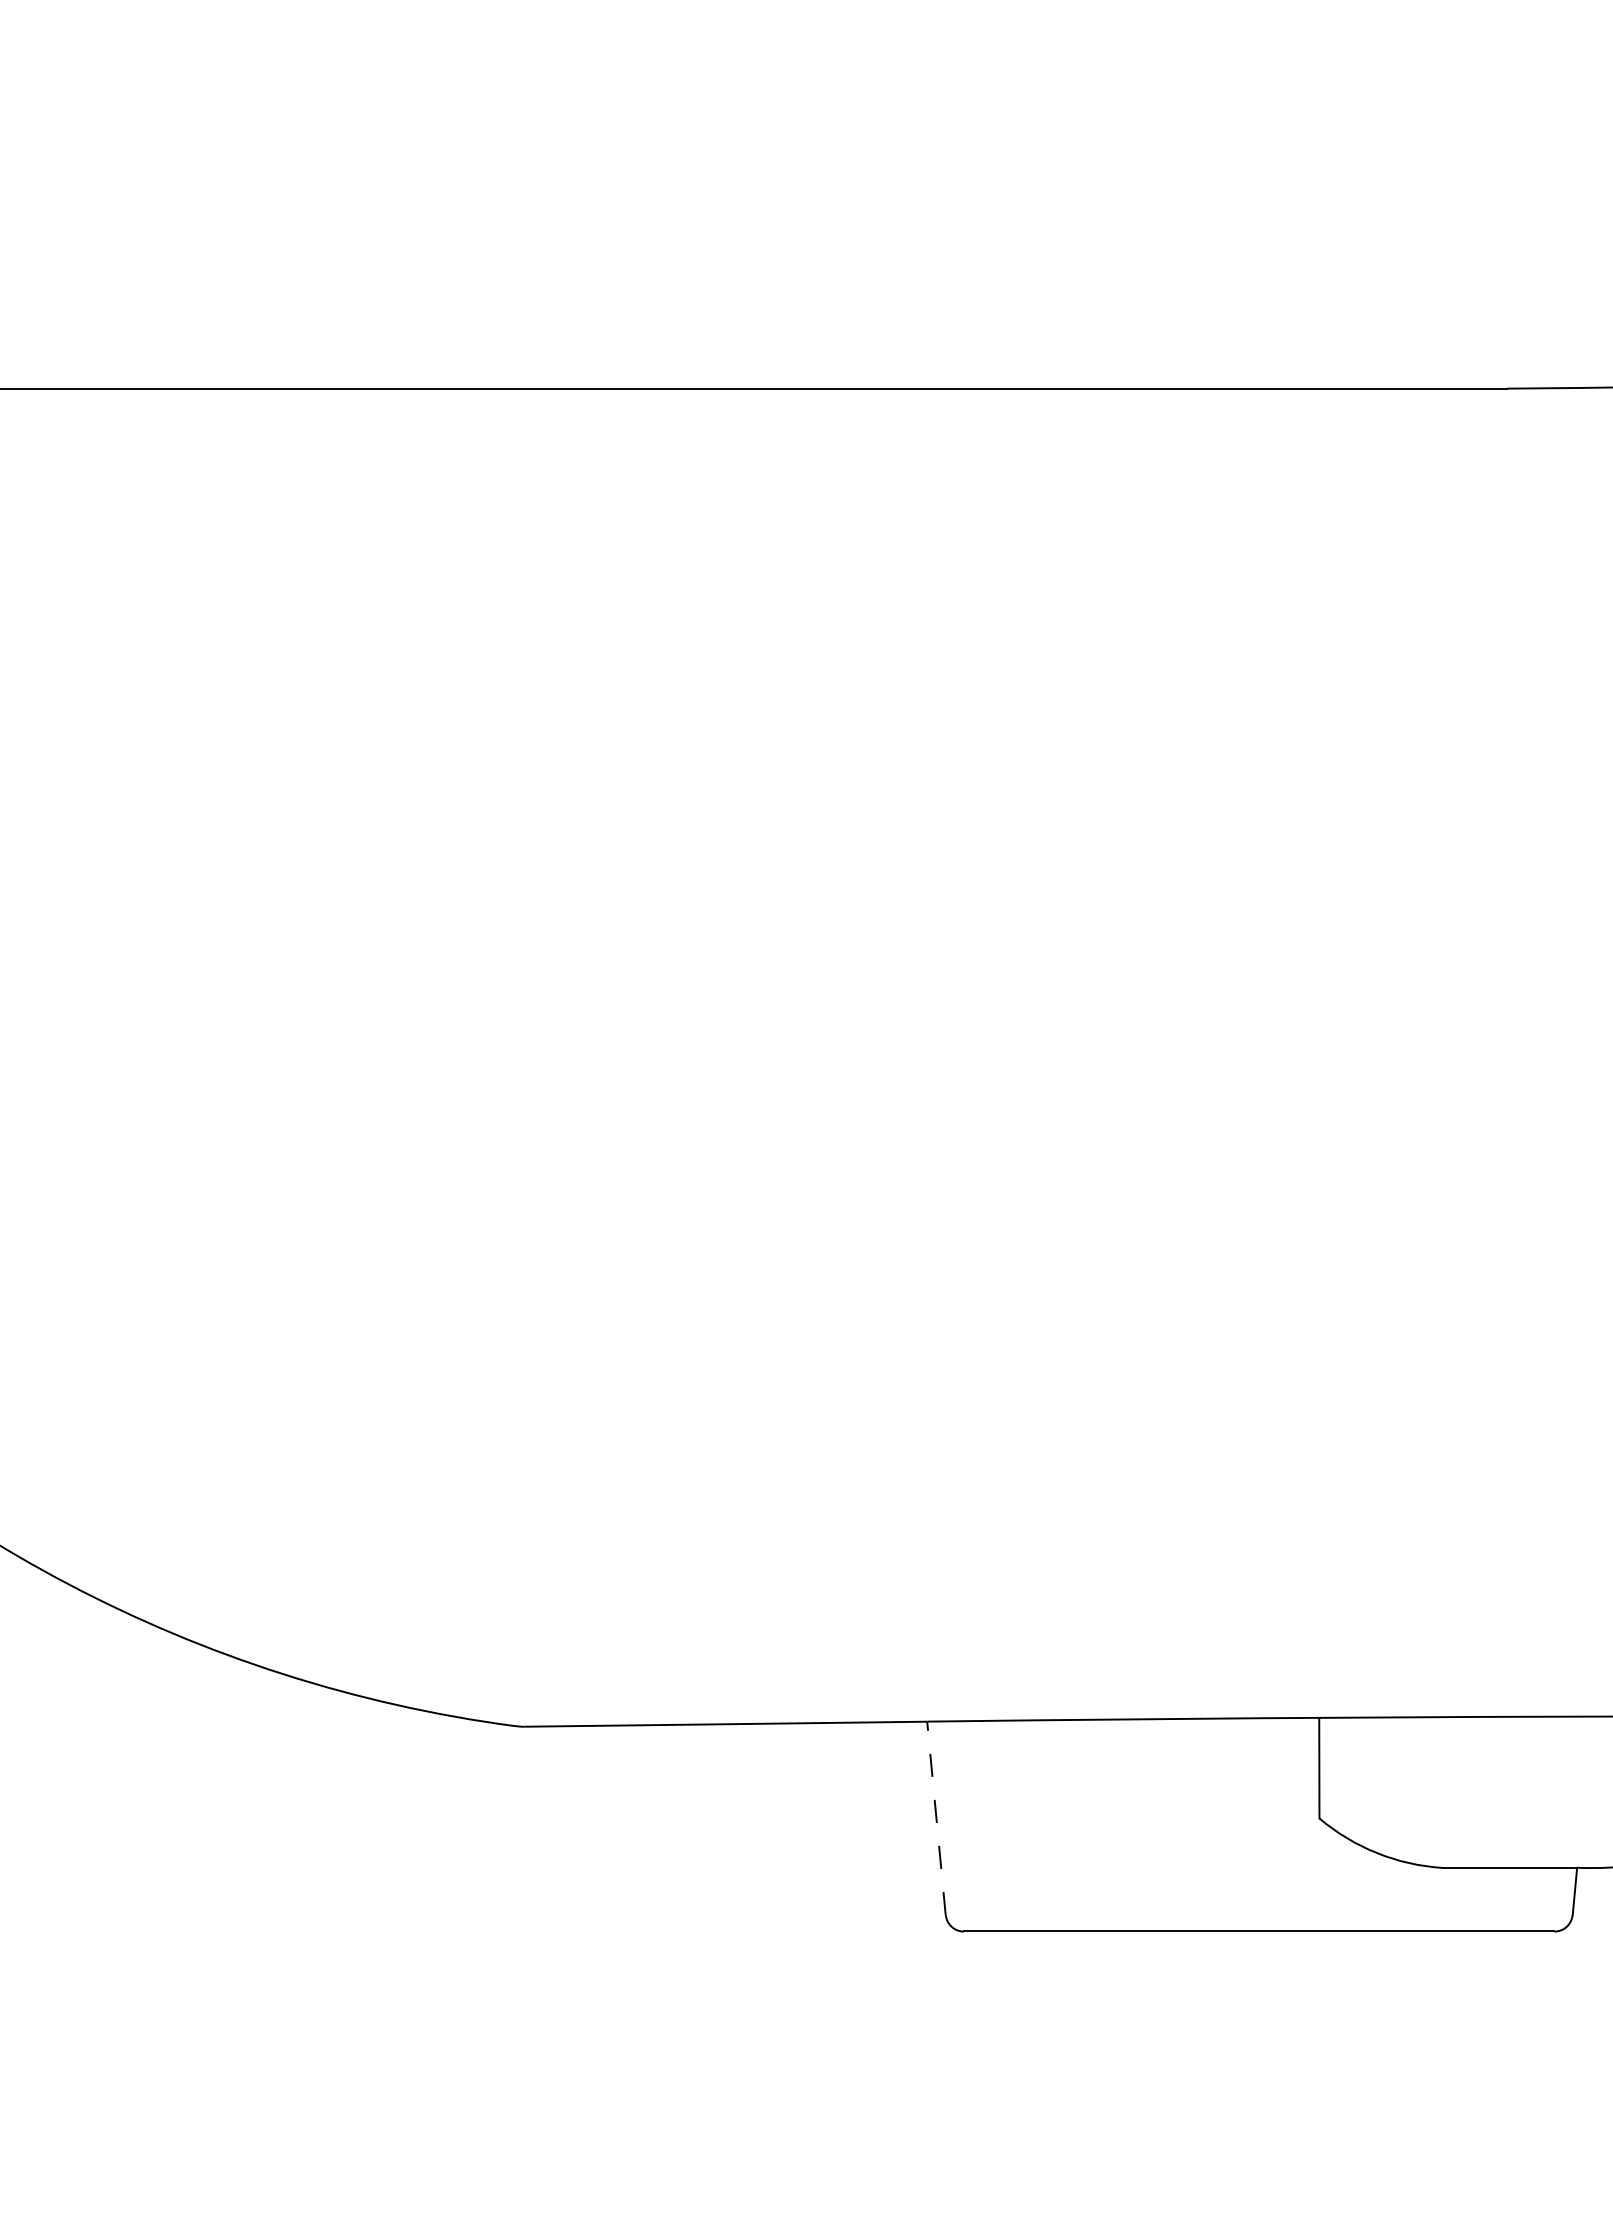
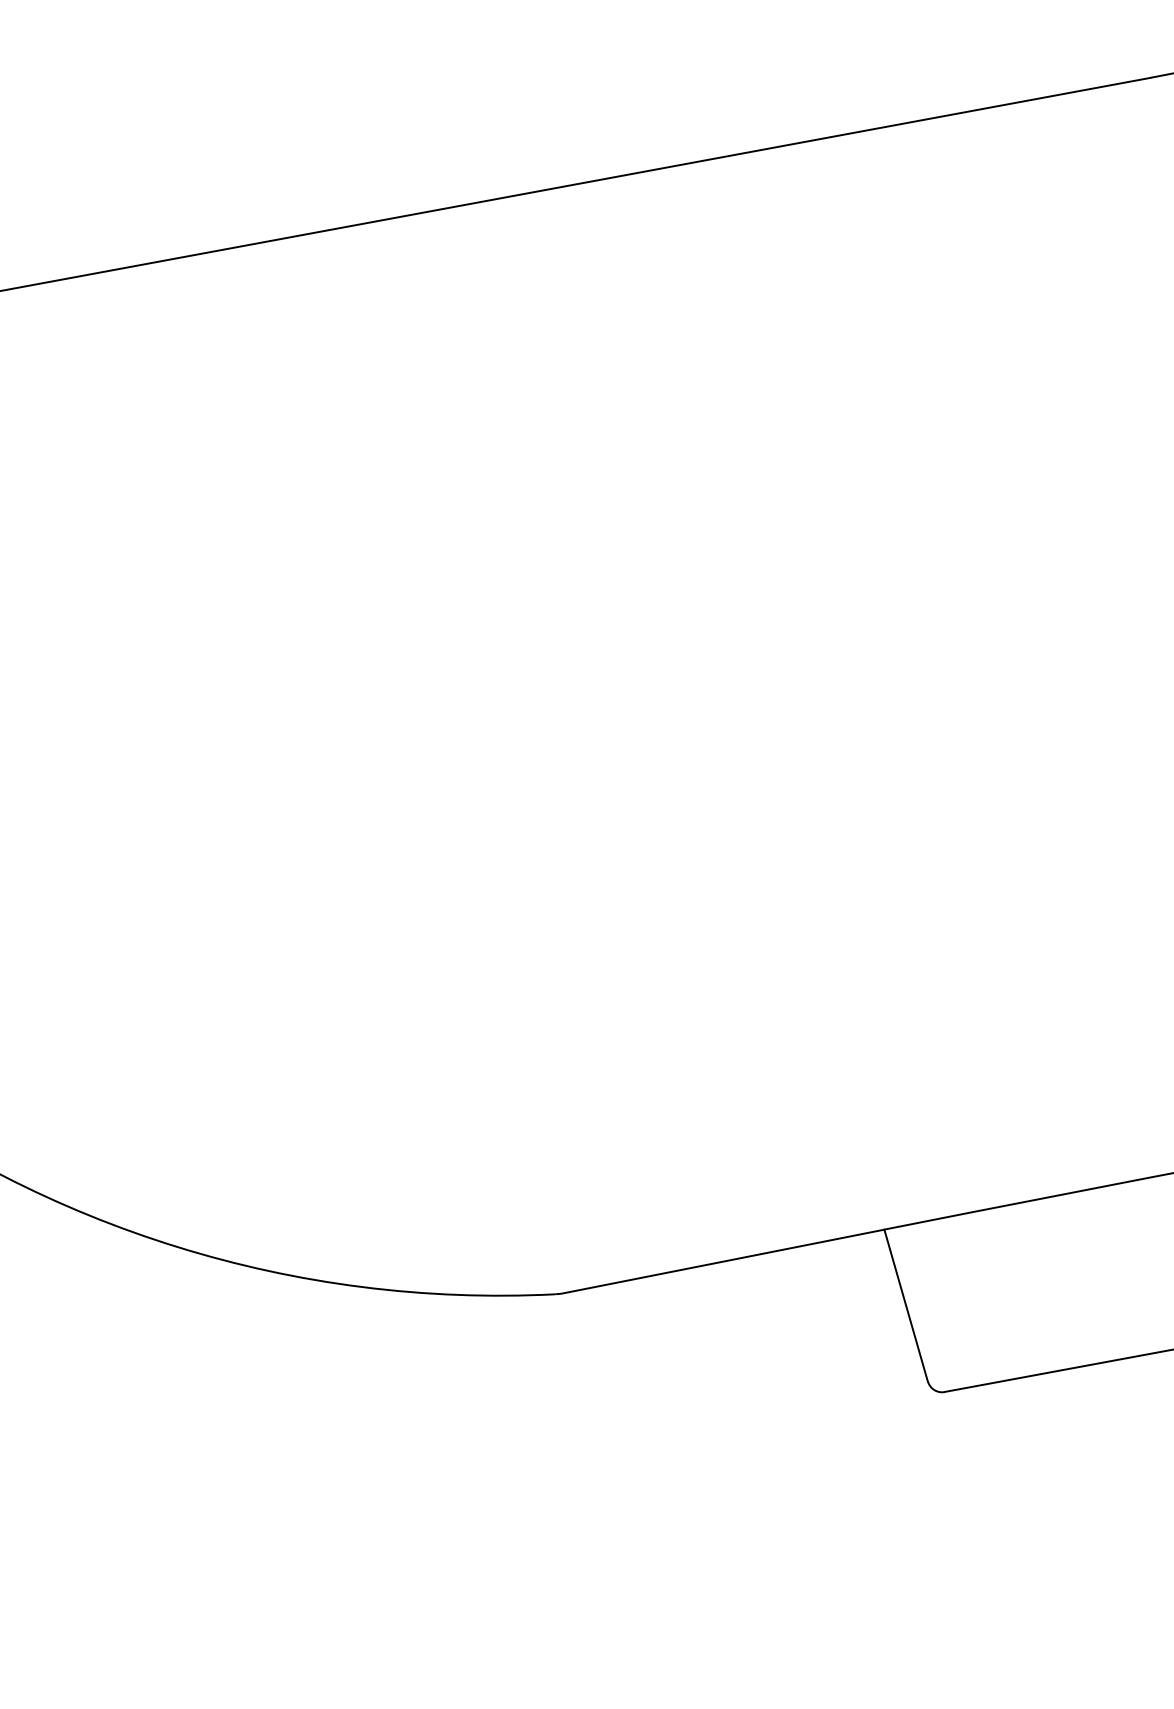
line: (936, 1817) -> (906, 1304), dashed -> solid

